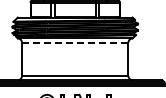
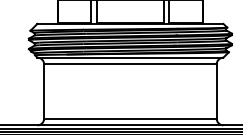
line: (74, 42) -> (129, 64), dashed -> solid

